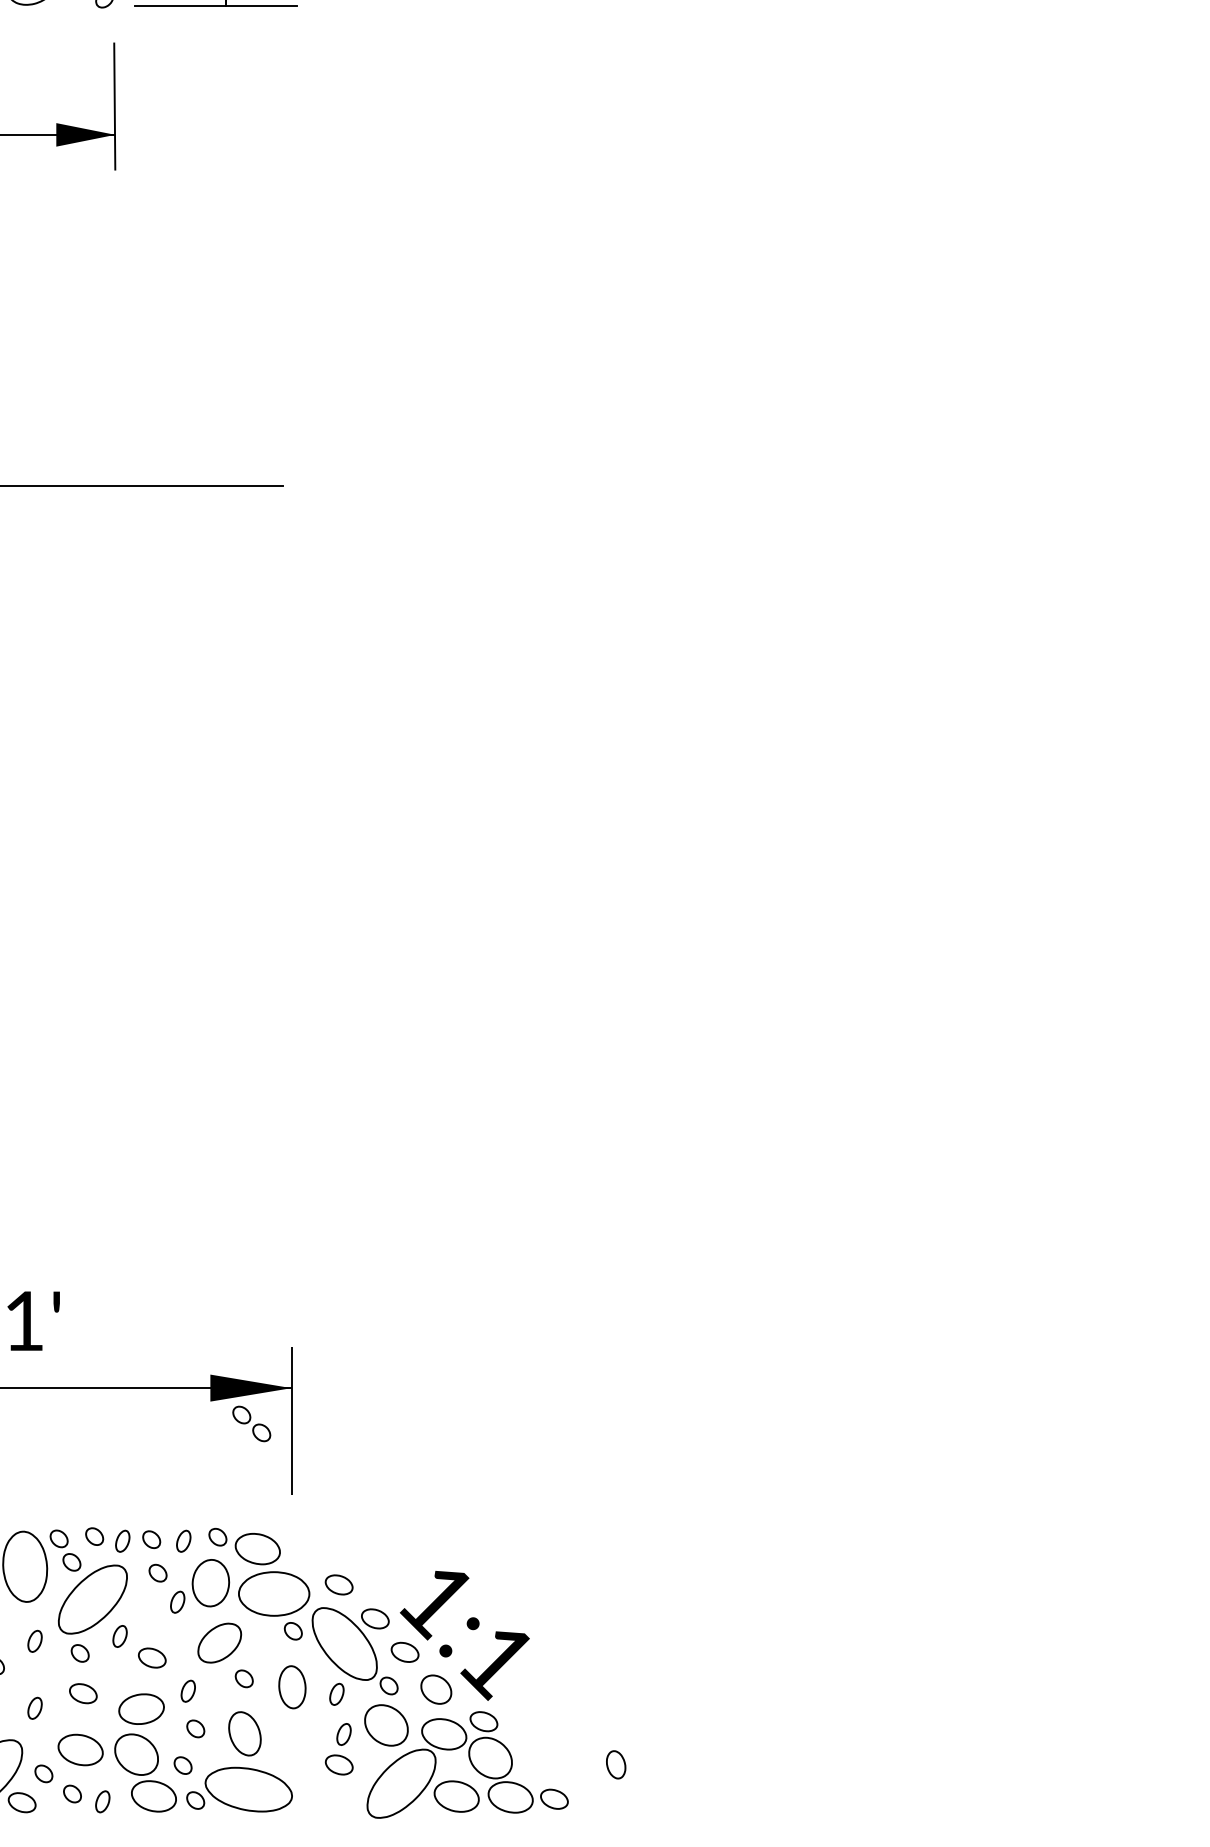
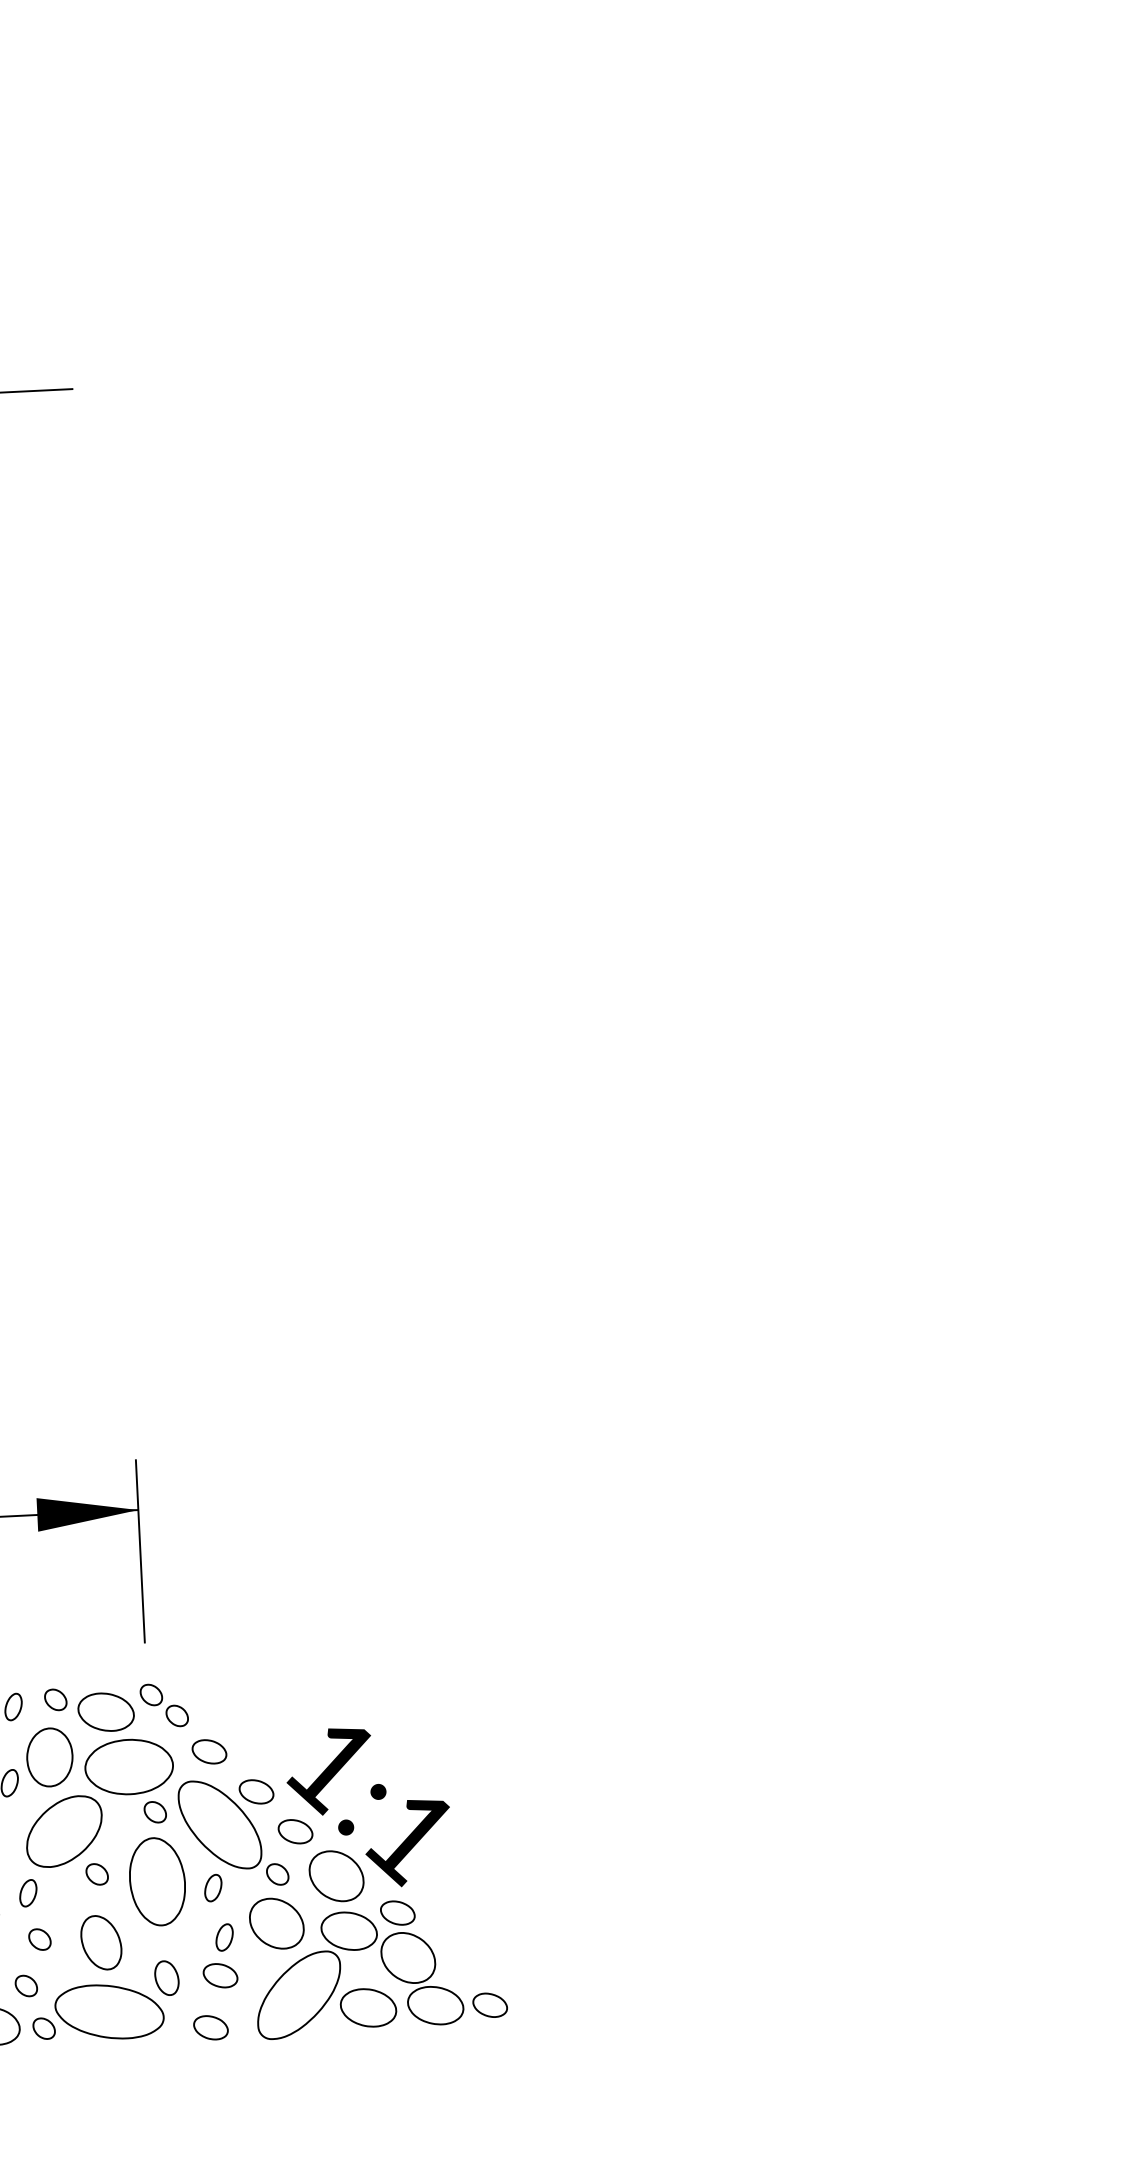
part: (251, 1423) -> (163, 1704), moved
part: (219, 1642) -> (64, 1830), size x1.43
part: (292, 1687) -> (157, 1882), size x1.67
part: (436, 1689) -> (336, 1875), size x1.43
part: (616, 1764) -> (167, 1977), moved
part: (329, 1805) -> (210, 2026), added

